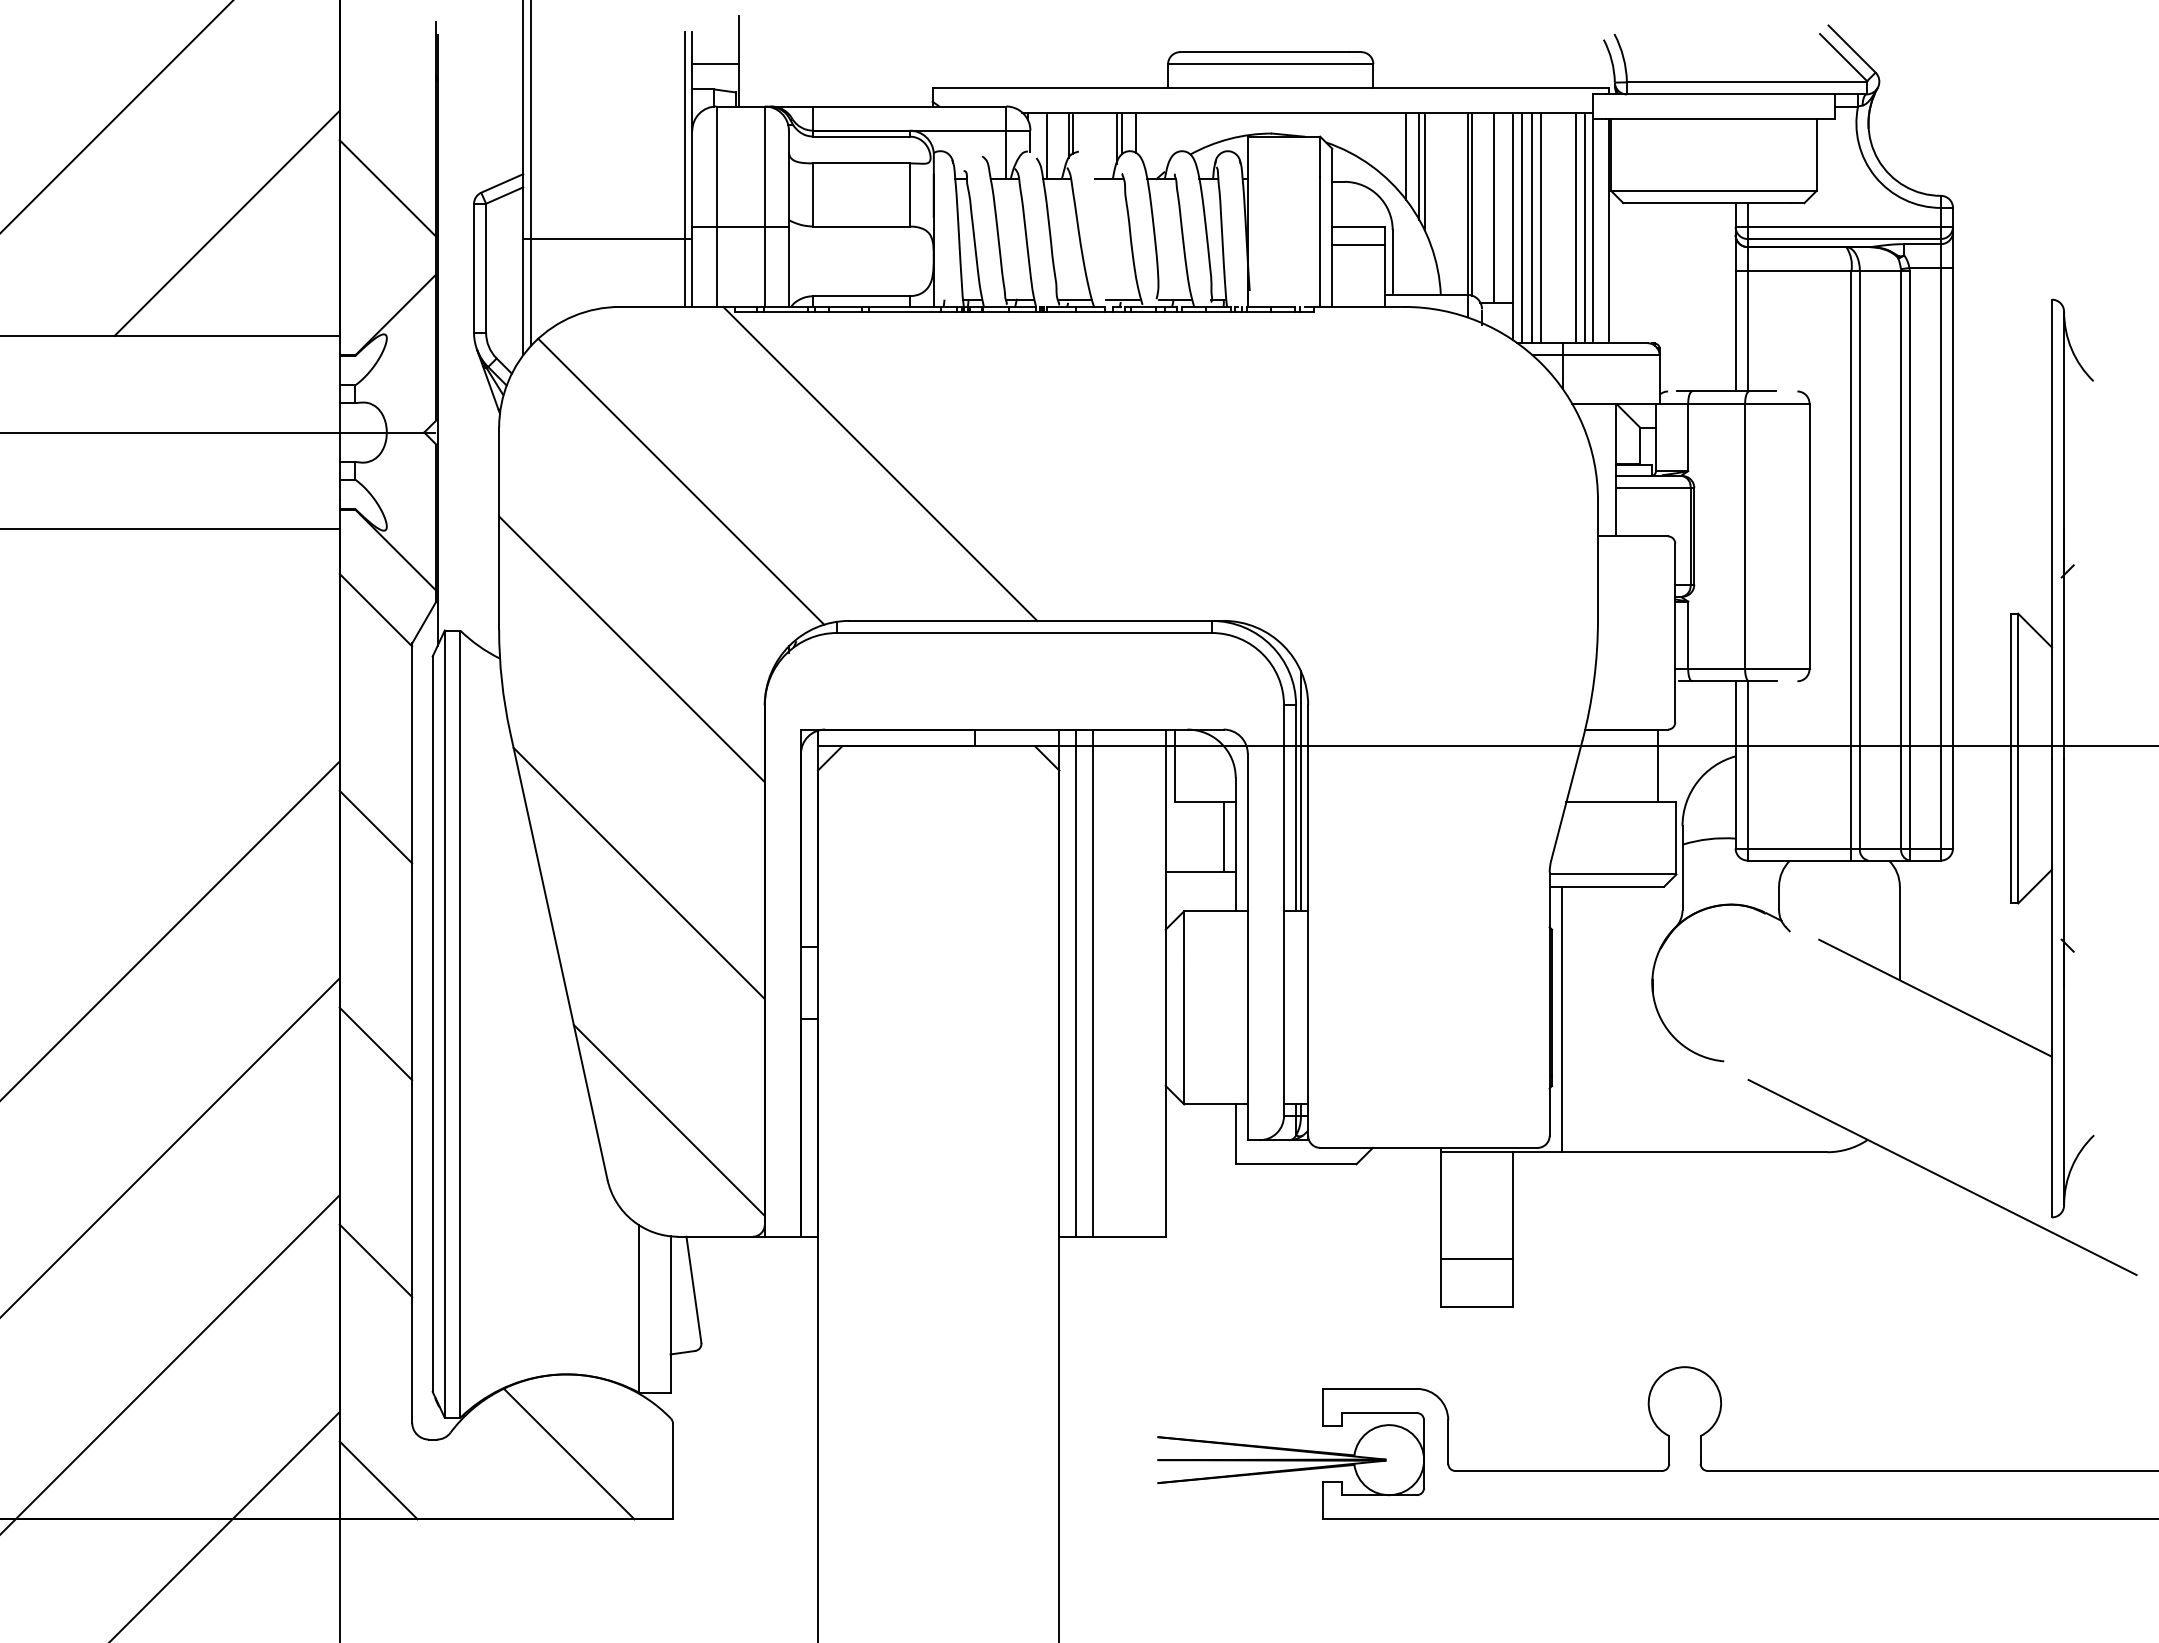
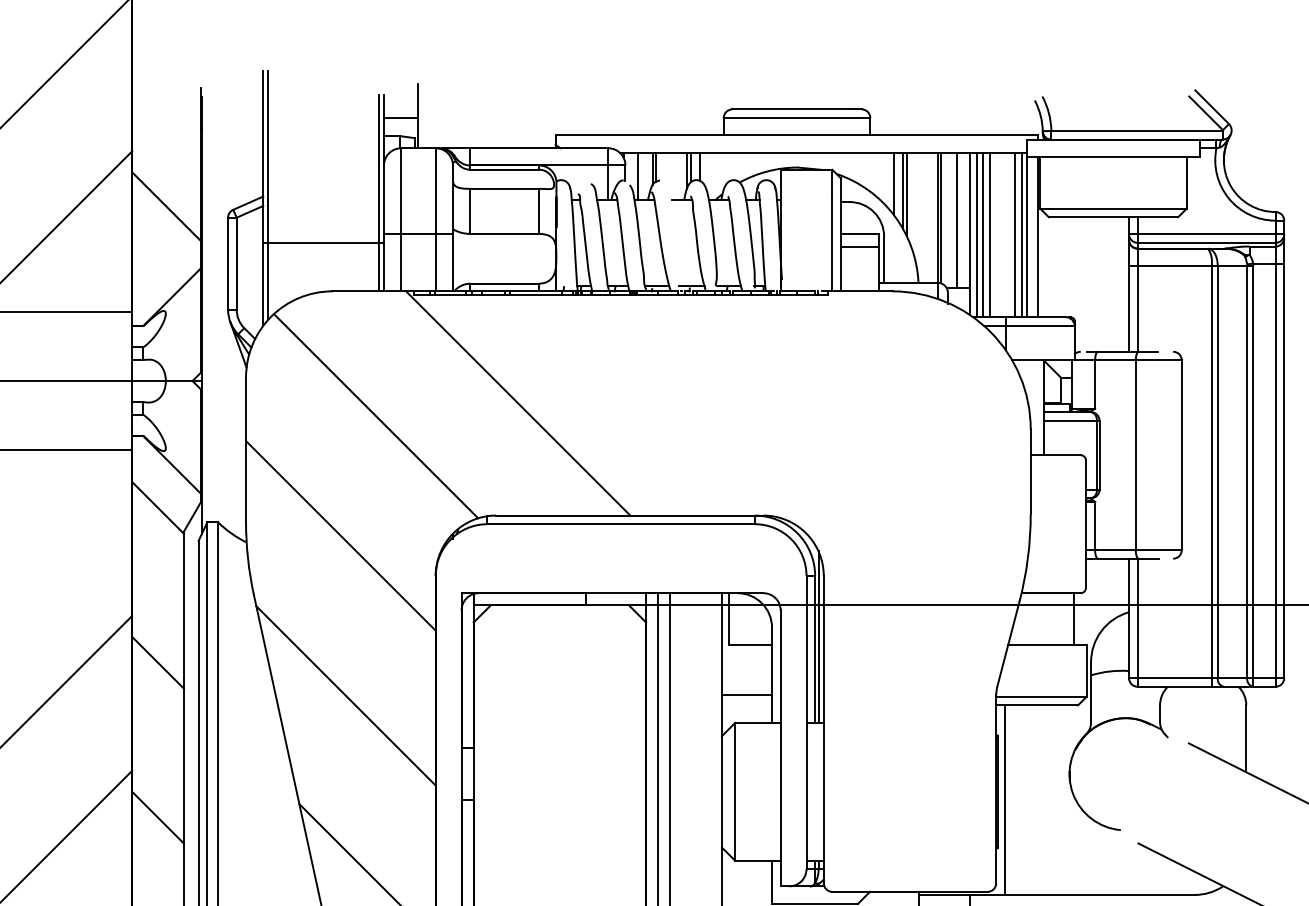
line: (1223, 837) -> (763, 670), removed

